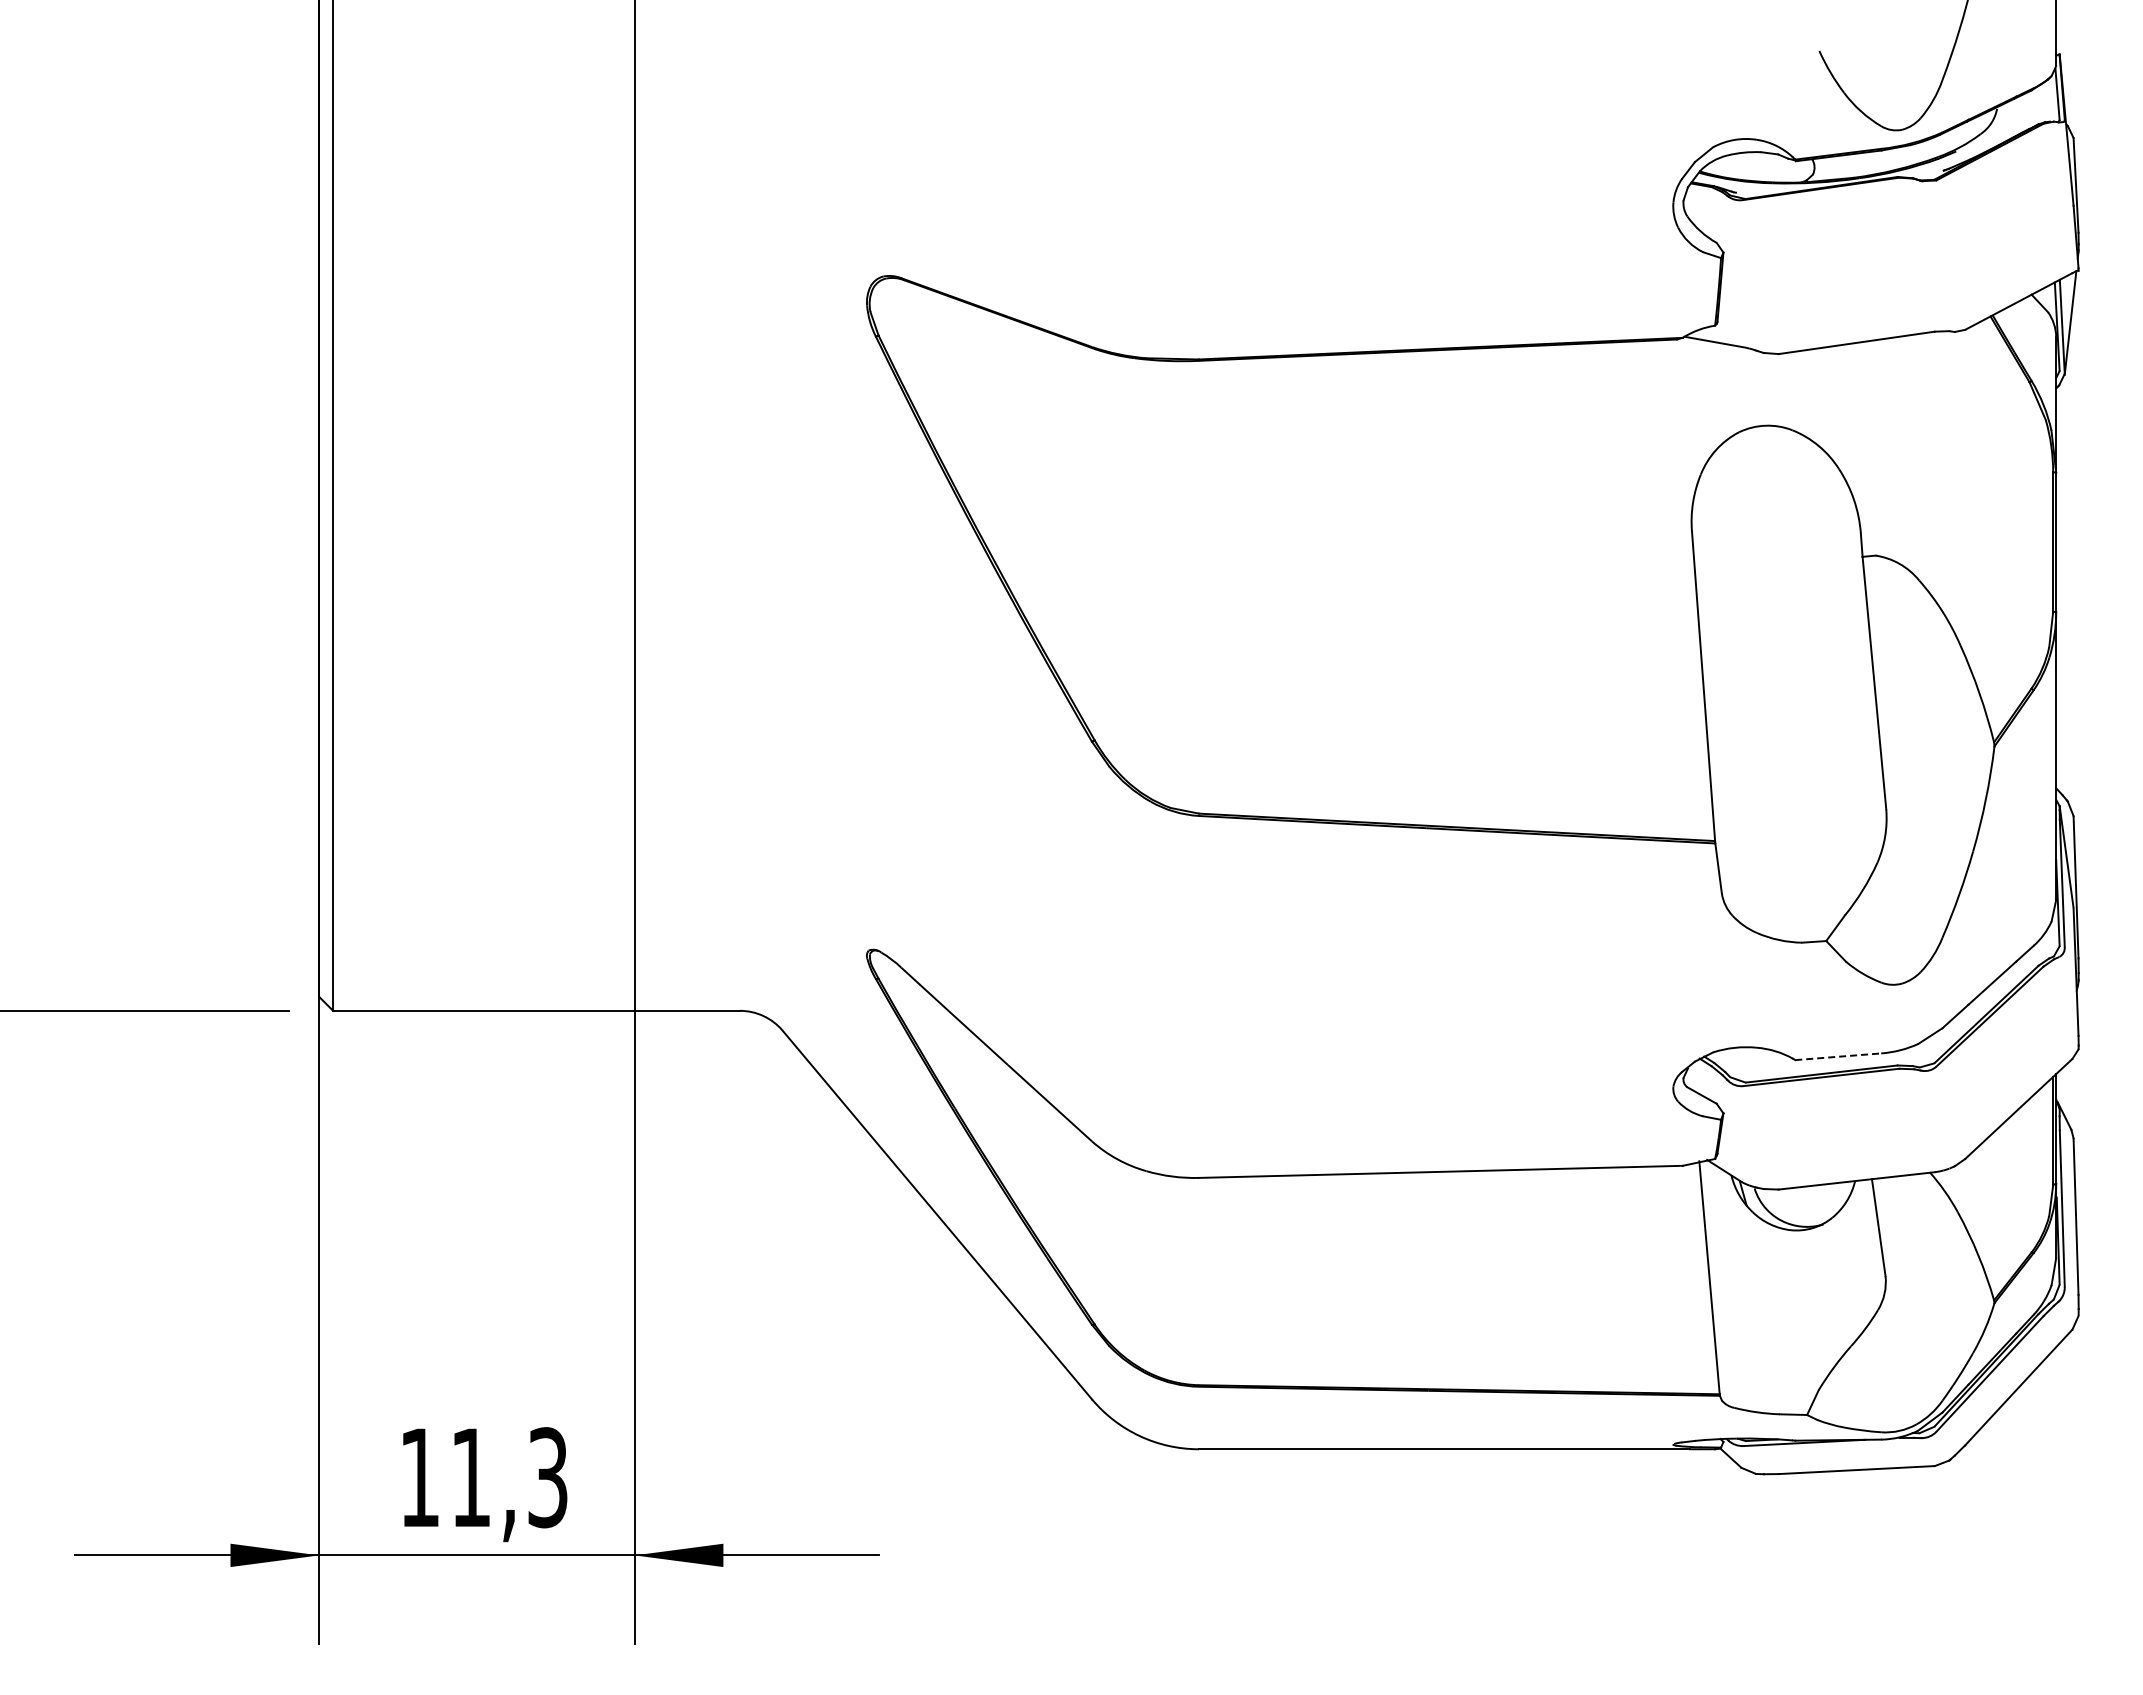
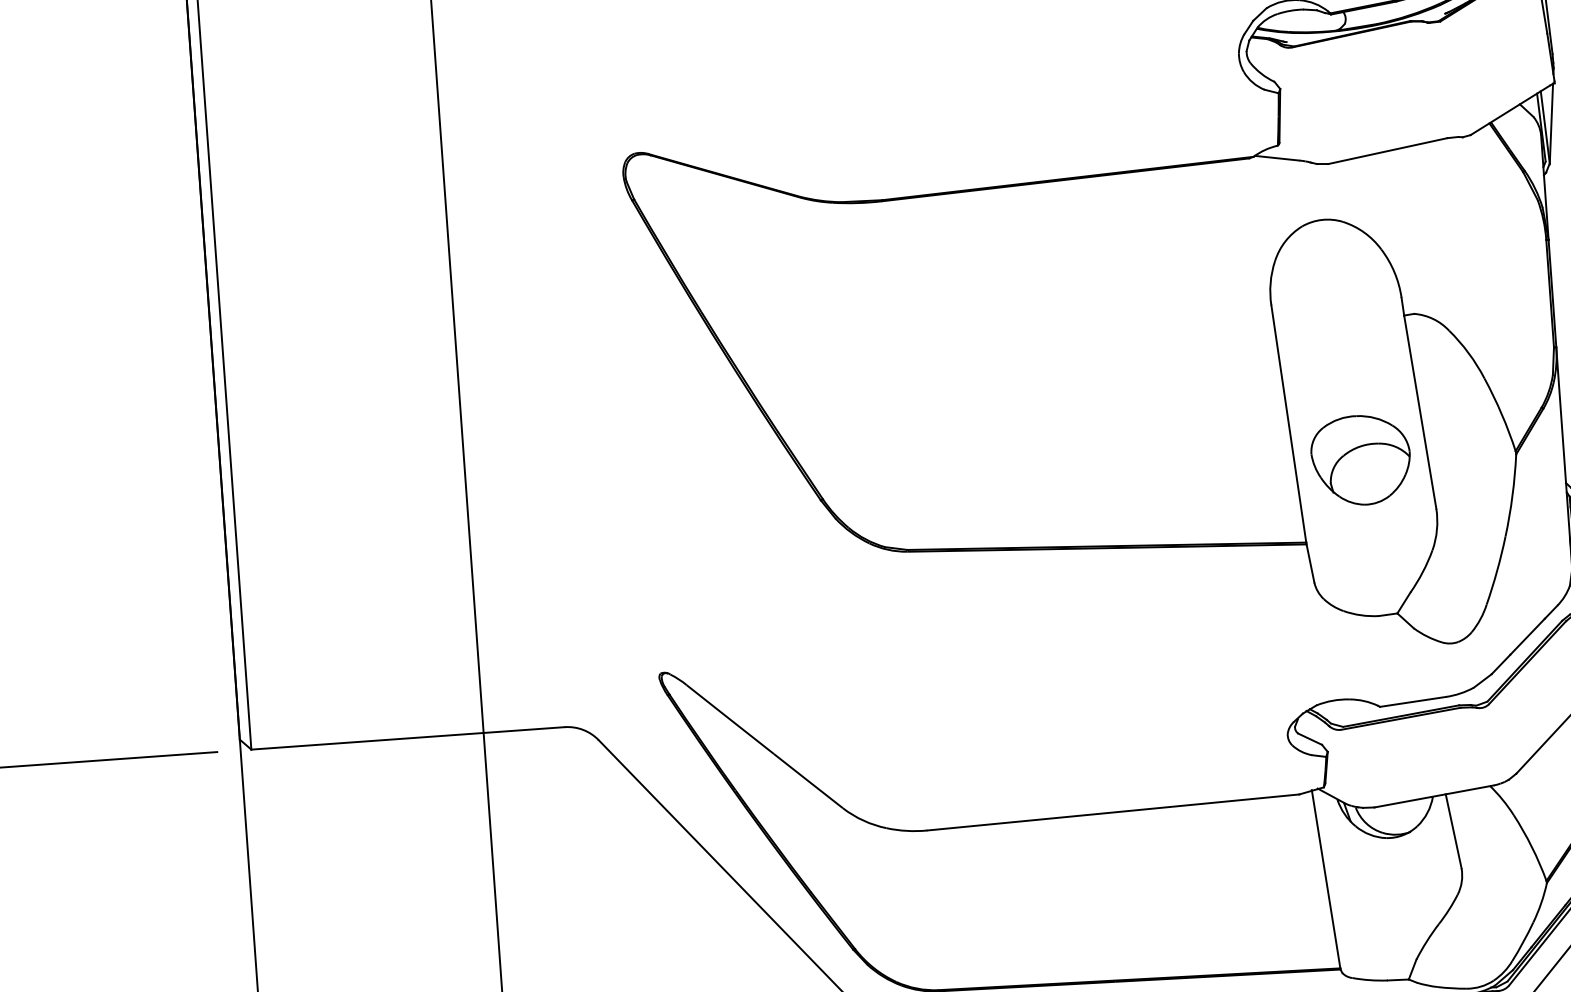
part: (1793, 739) -> (1361, 460), added
line: (1838, 1056) -> (1413, 701), dashed -> solid

